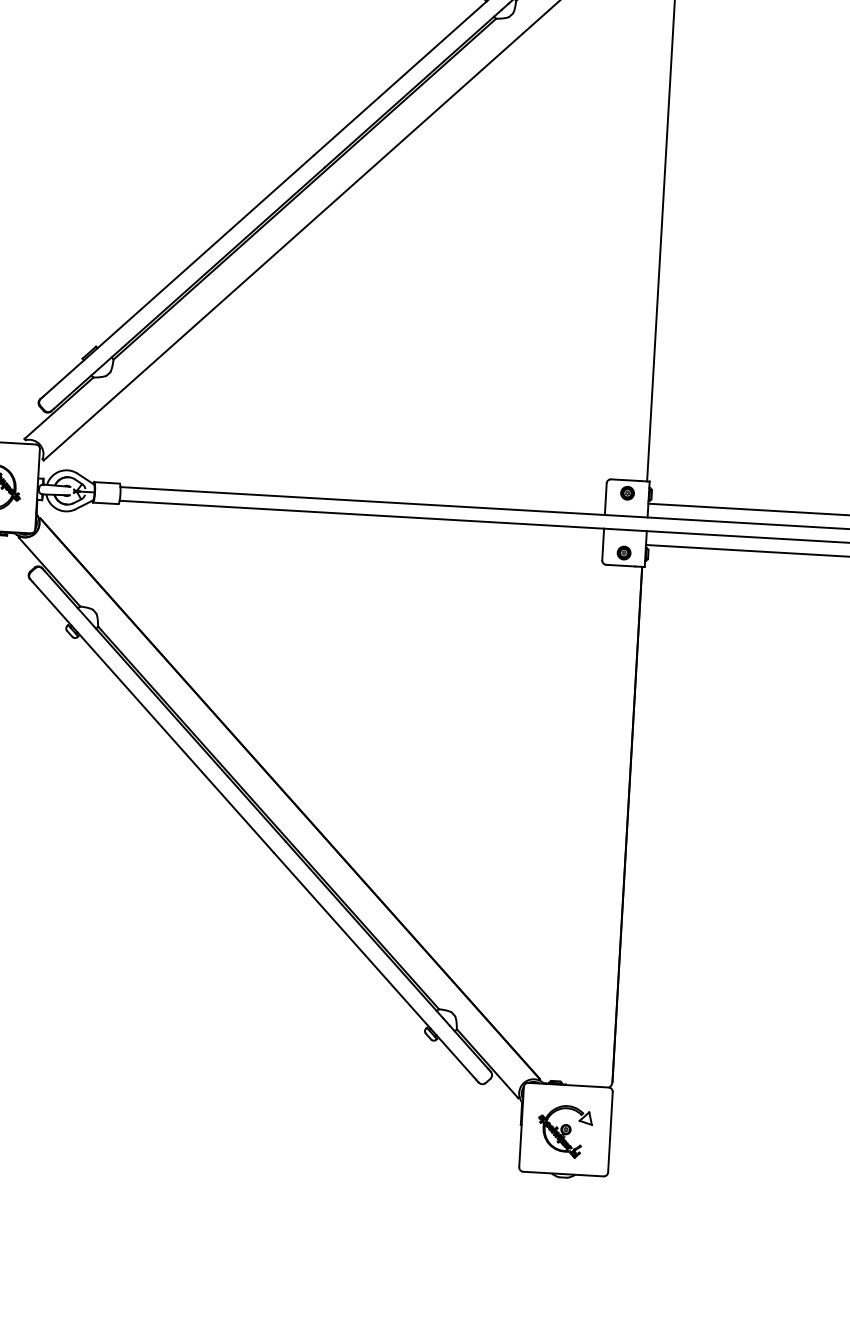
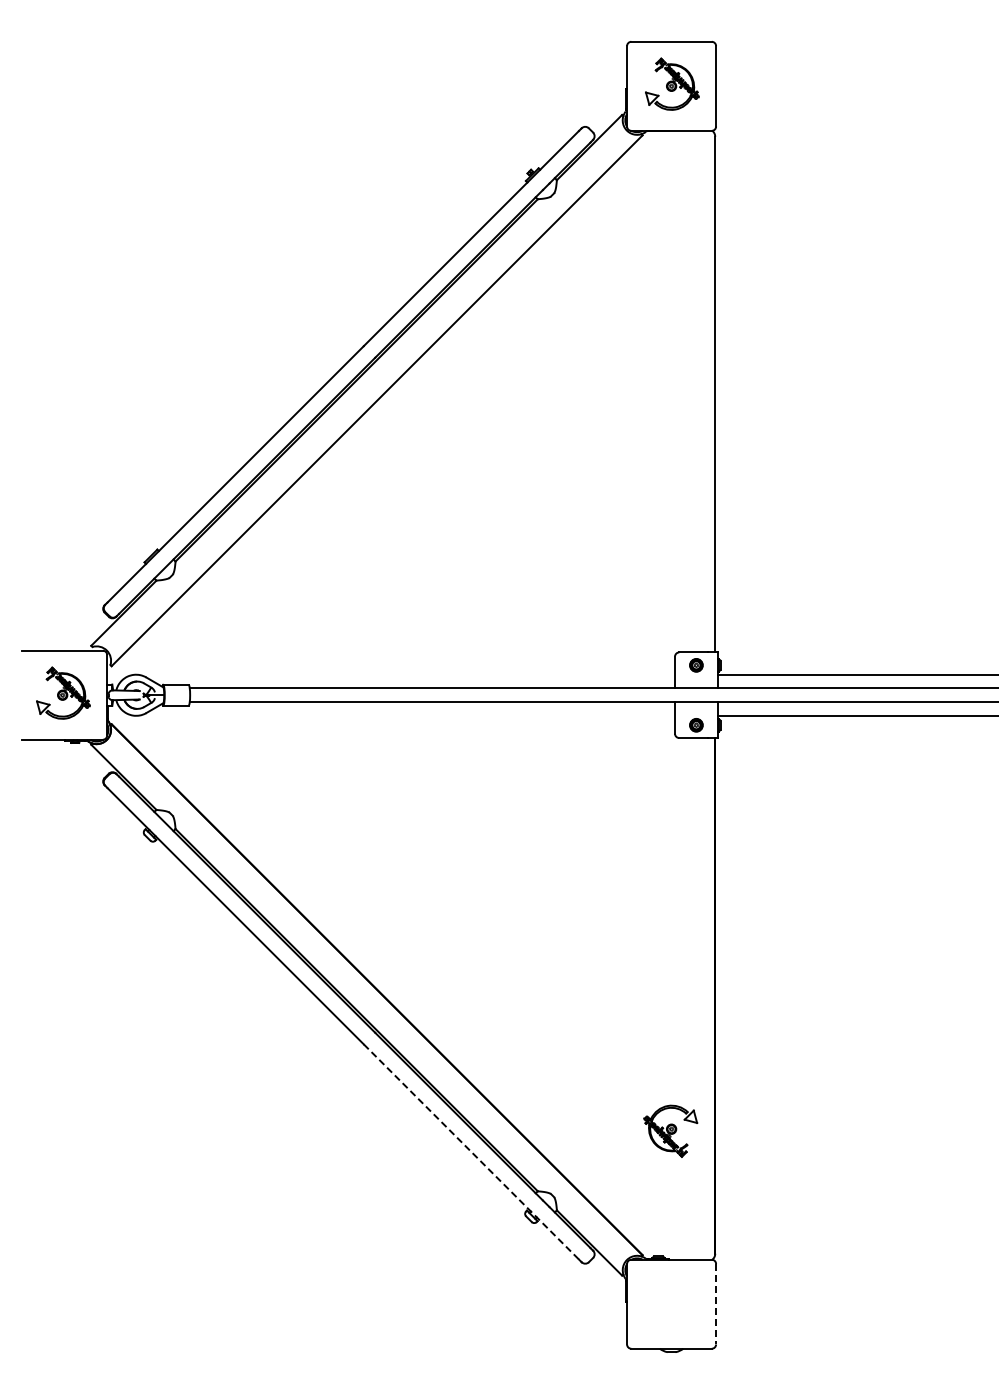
line: (374, 966) -> (471, 1152), solid -> dashed
part: (564, 1130) -> (670, 1130), moved
line: (610, 1132) -> (716, 1304), solid -> dashed

